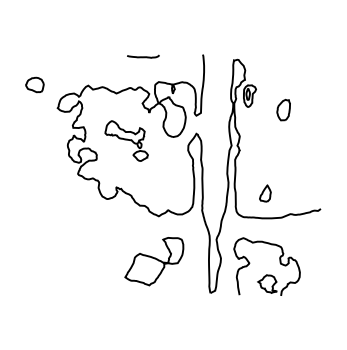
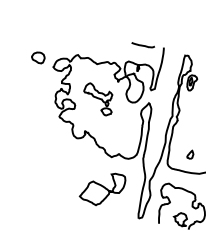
curve: (143, 56) -> (143, 45), moved
part: (34, 84) -> (38, 57), moved
part: (265, 193) -> (190, 154), size x0.71

